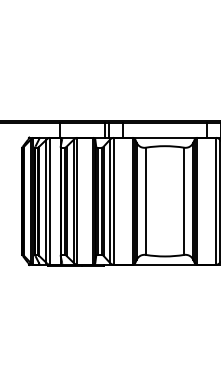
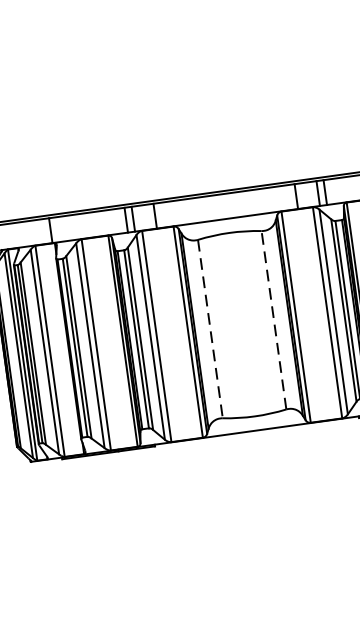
line: (145, 201) -> (209, 329), solid -> dashed
line: (184, 201) -> (274, 320), solid -> dashed

